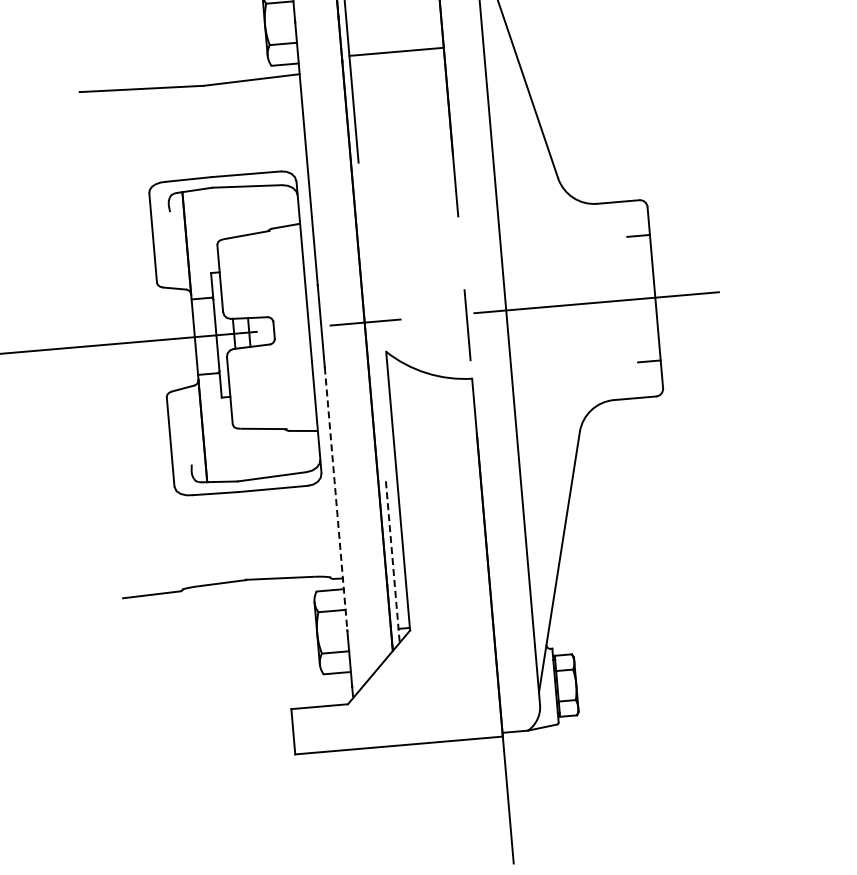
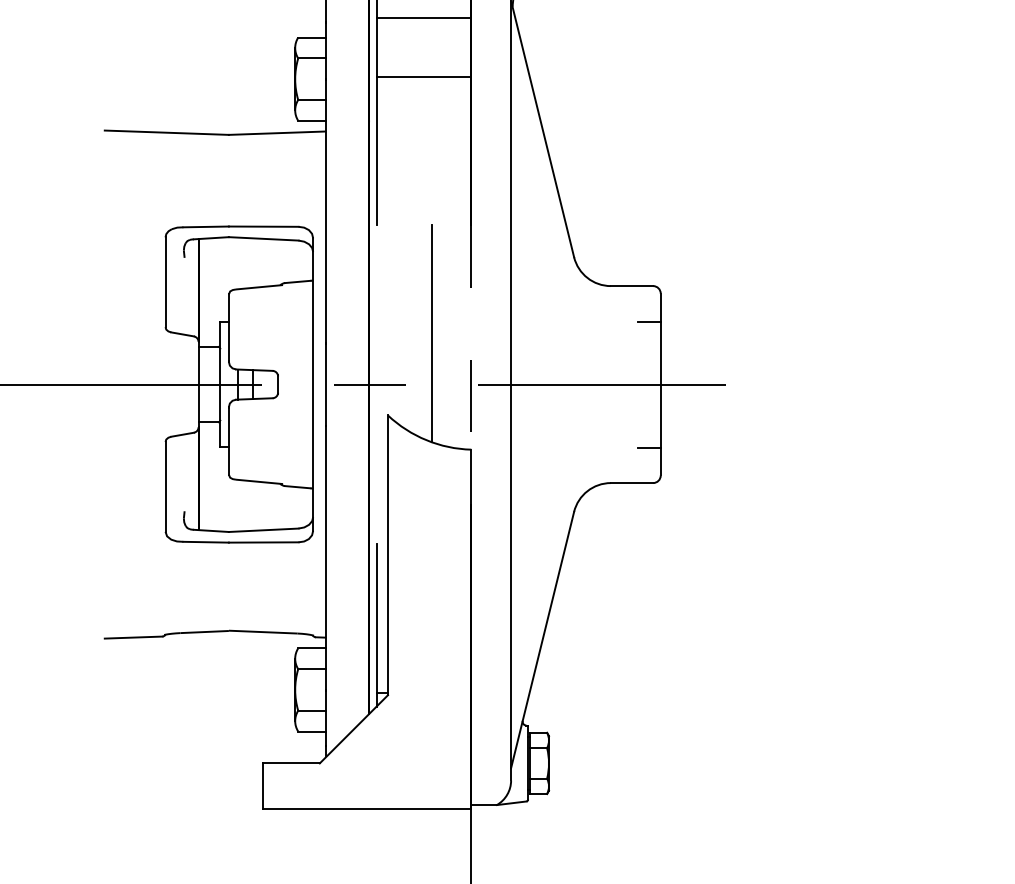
line: (396, 51) -> (423, 76), moved
line: (422, 266) -> (431, 333), added
line: (336, 498) -> (325, 557), dashed -> solid
line: (392, 563) -> (376, 626), dashed -> solid

